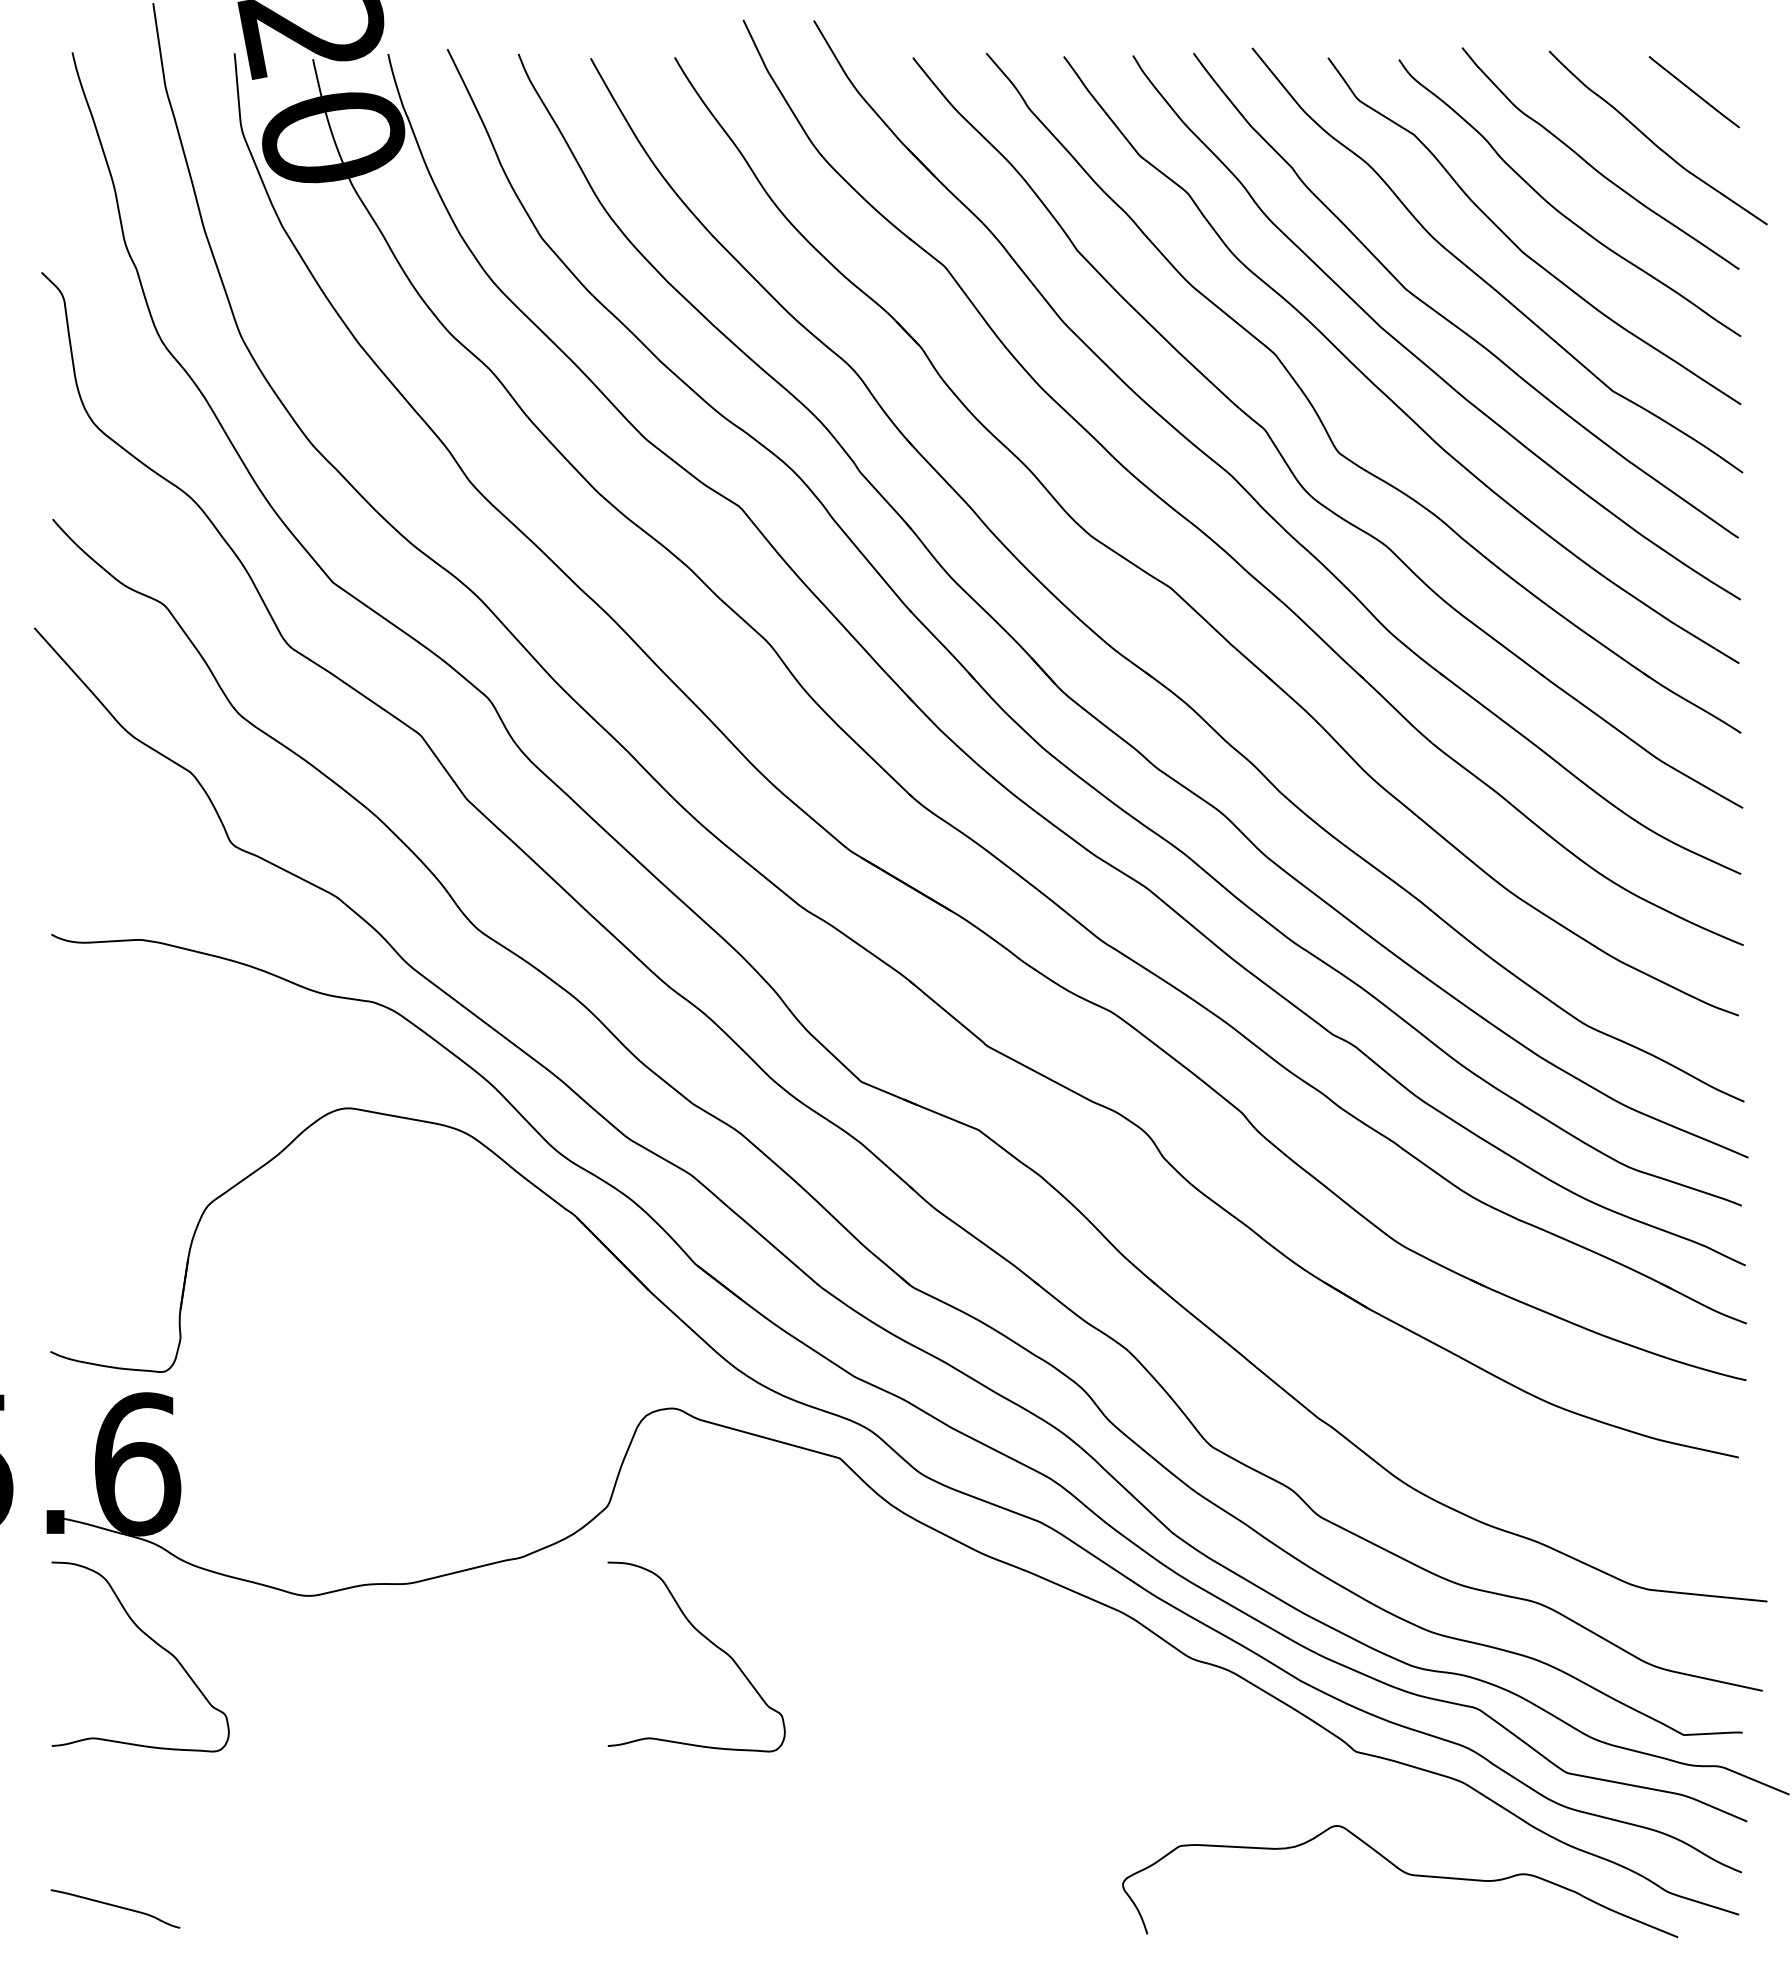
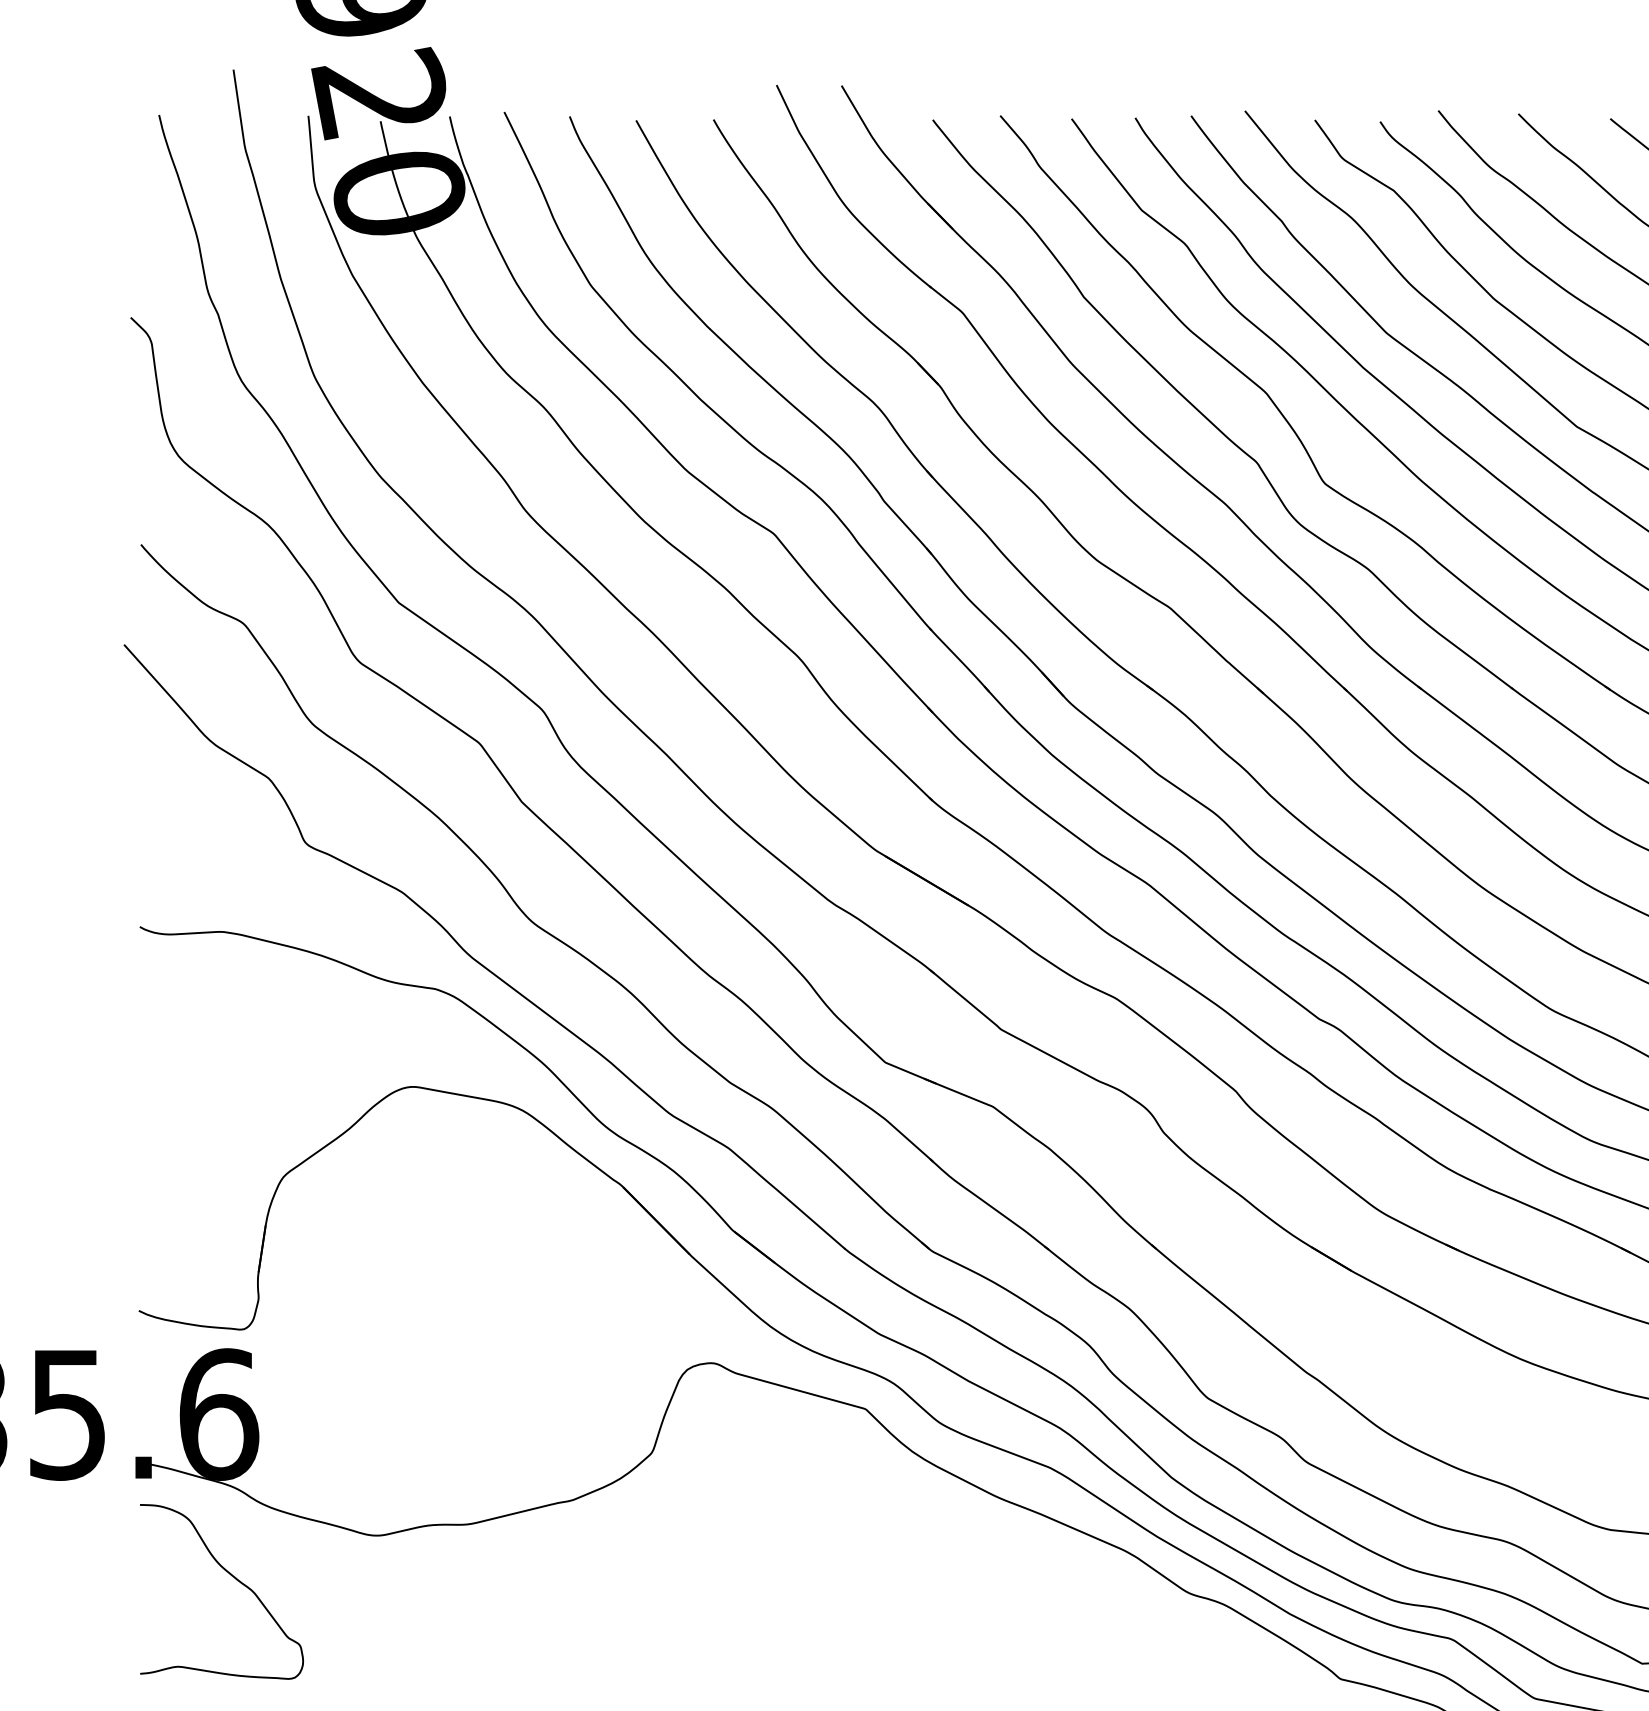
curve: (707, 1640) -> (743, 1576), removed

